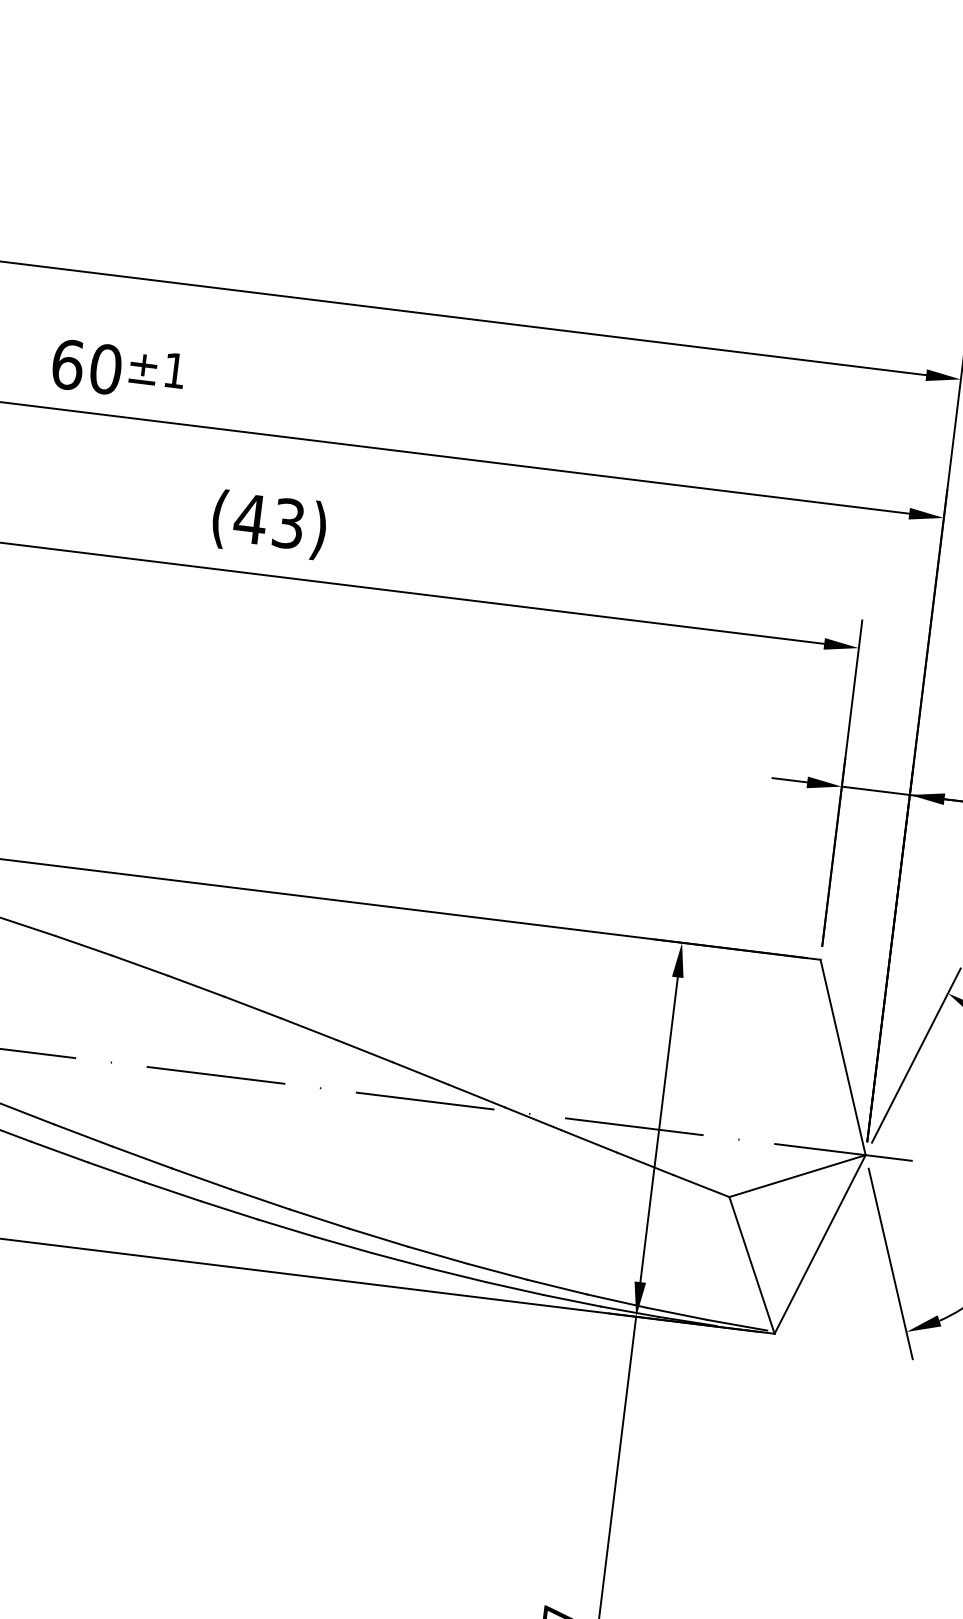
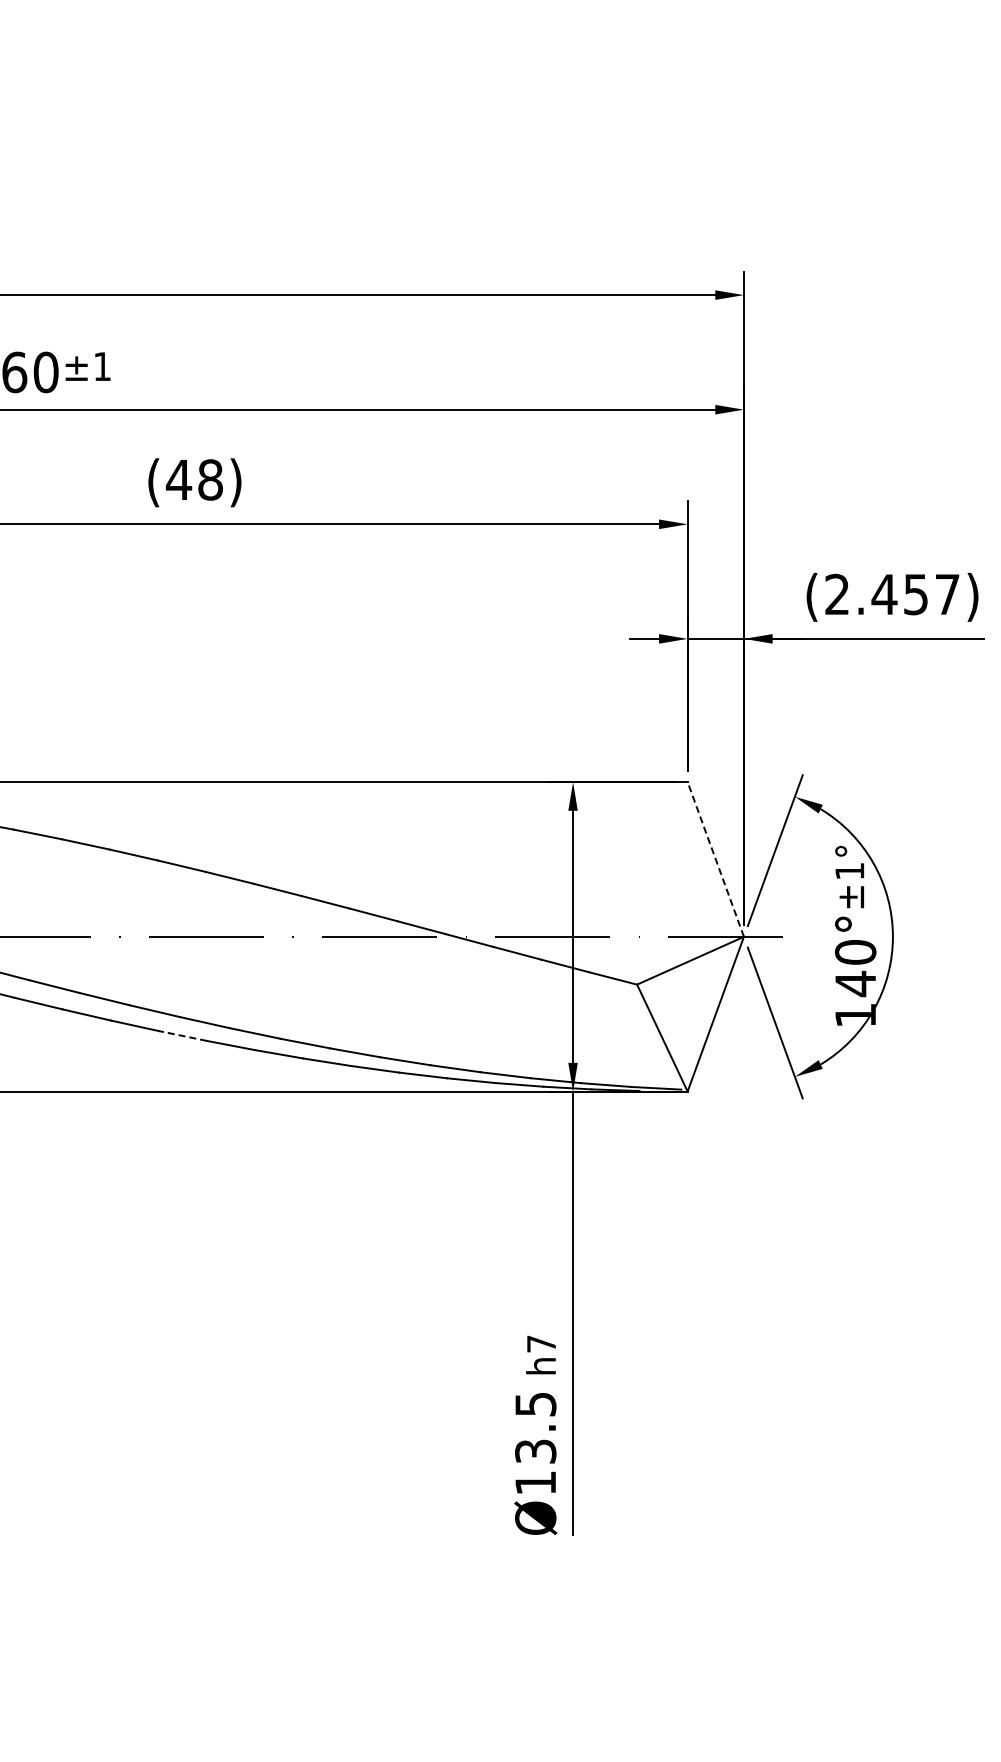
text: (288, 523) -> (210, 479), (43) -> (48)
line: (842, 1057) -> (715, 859), solid -> dashed
line: (172, 1192) -> (182, 1036), solid -> dashed

